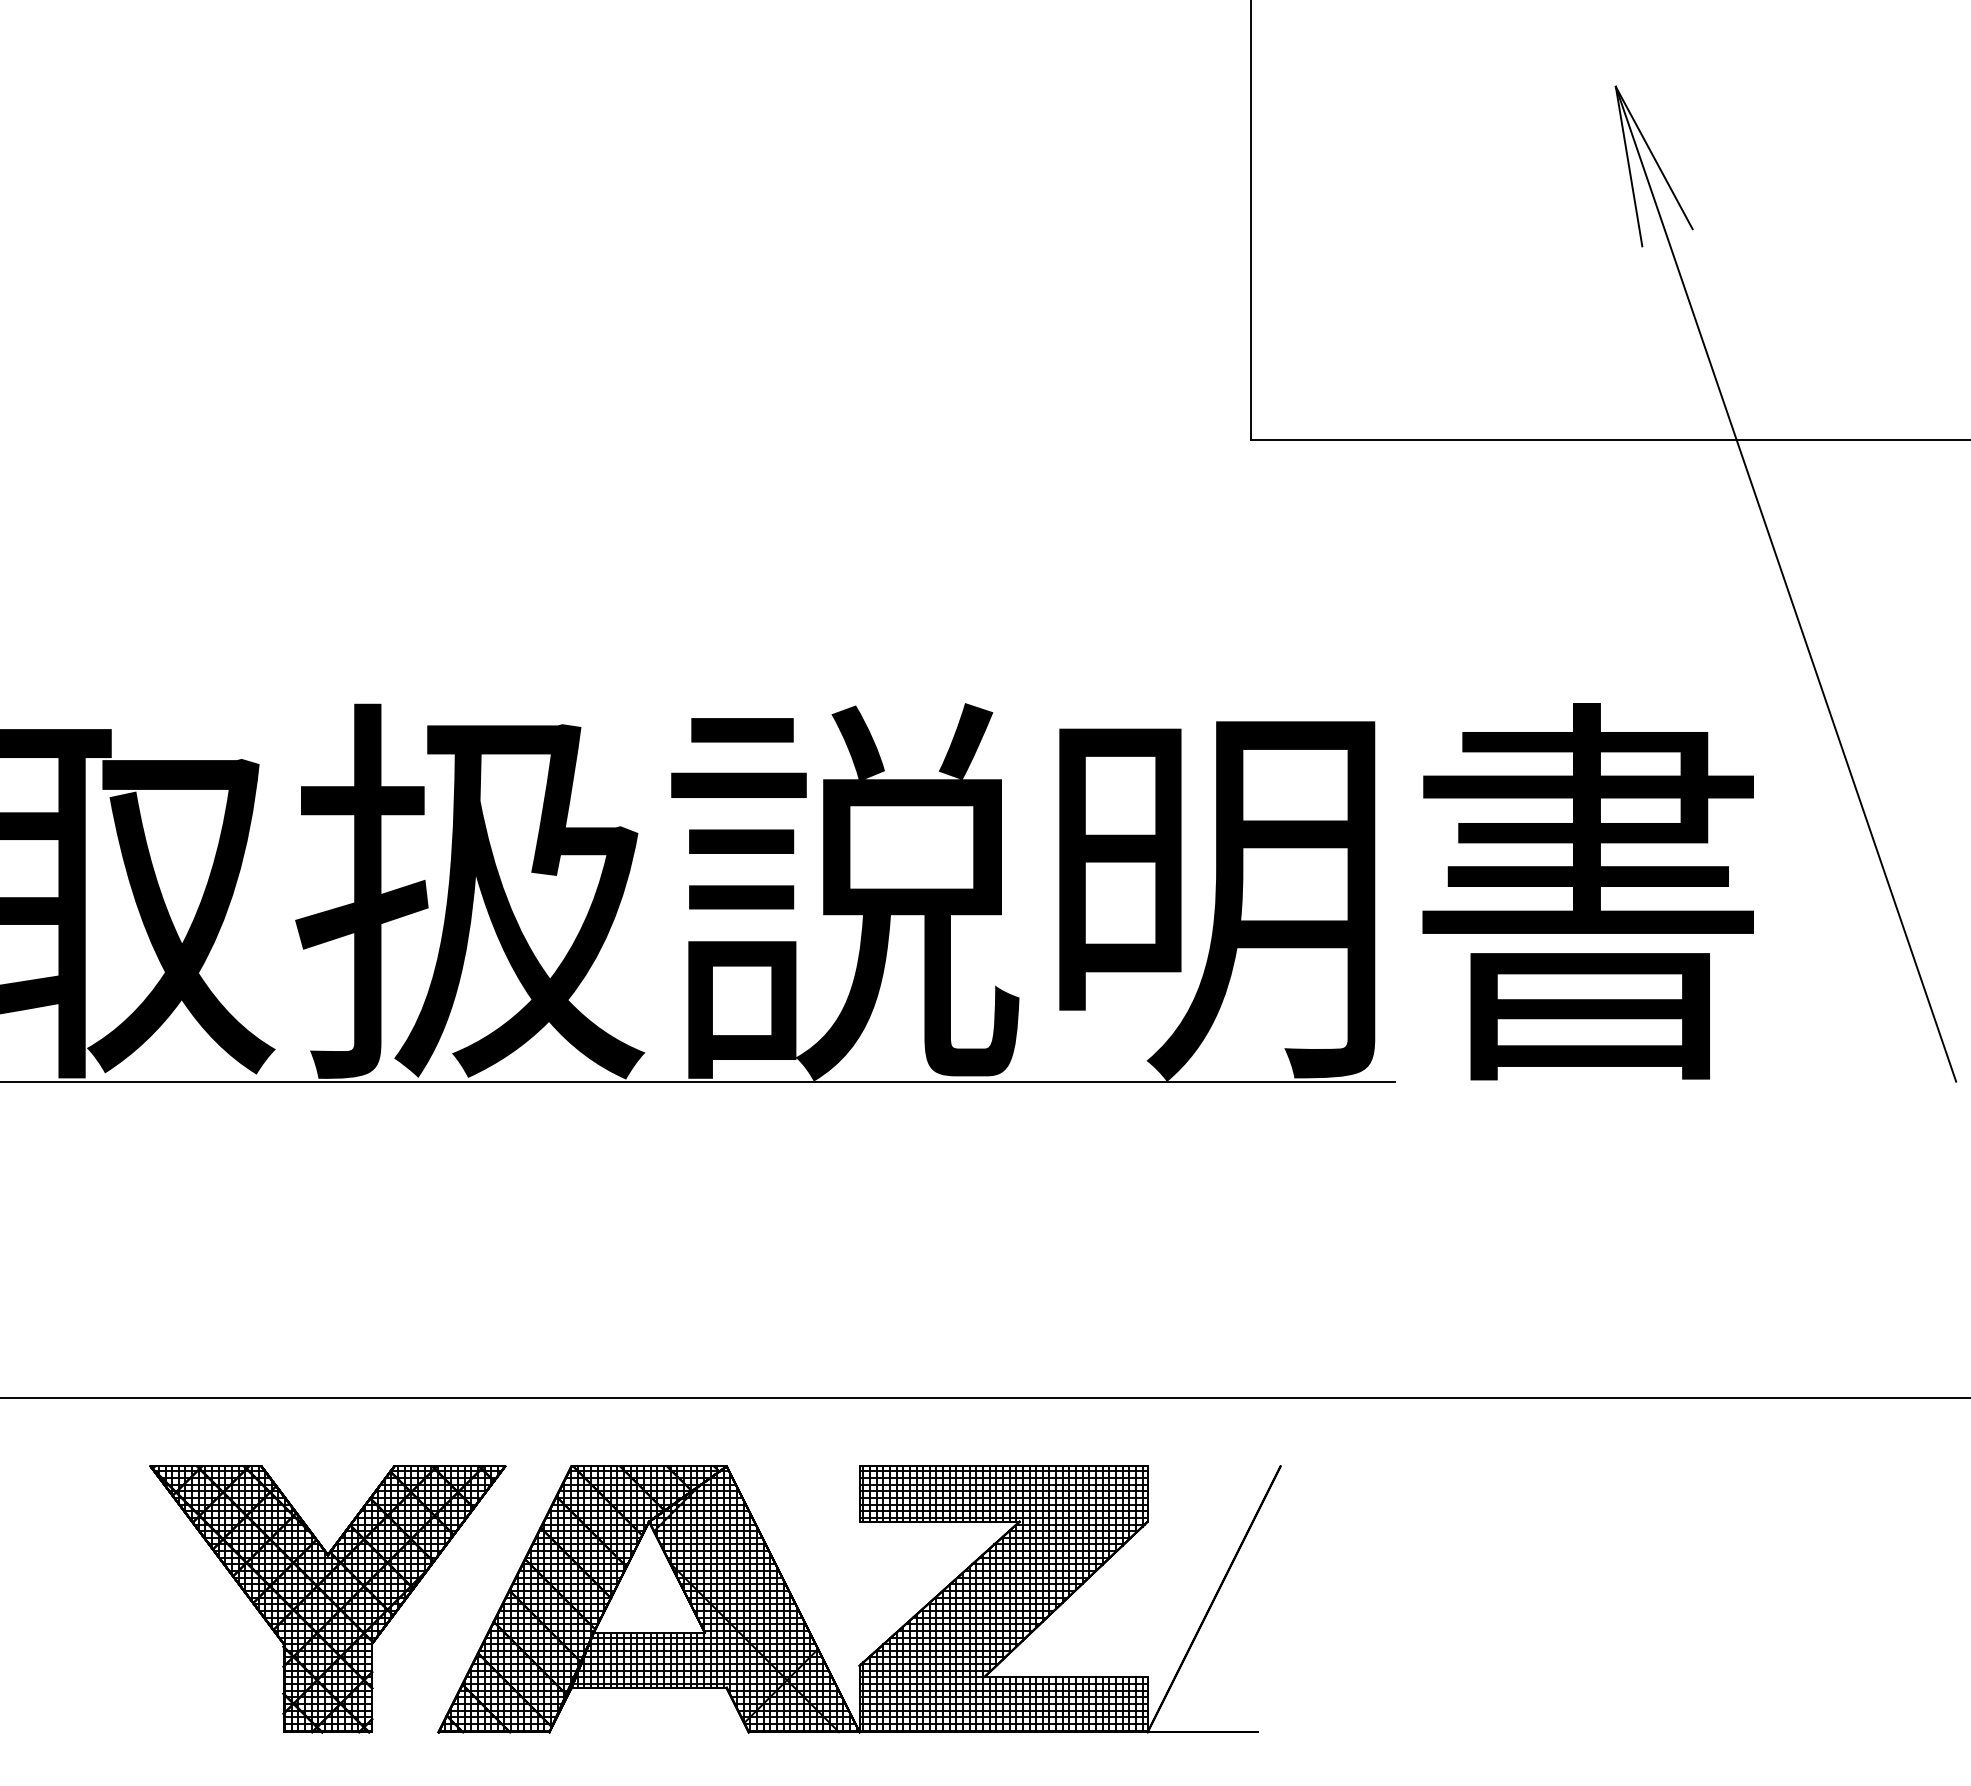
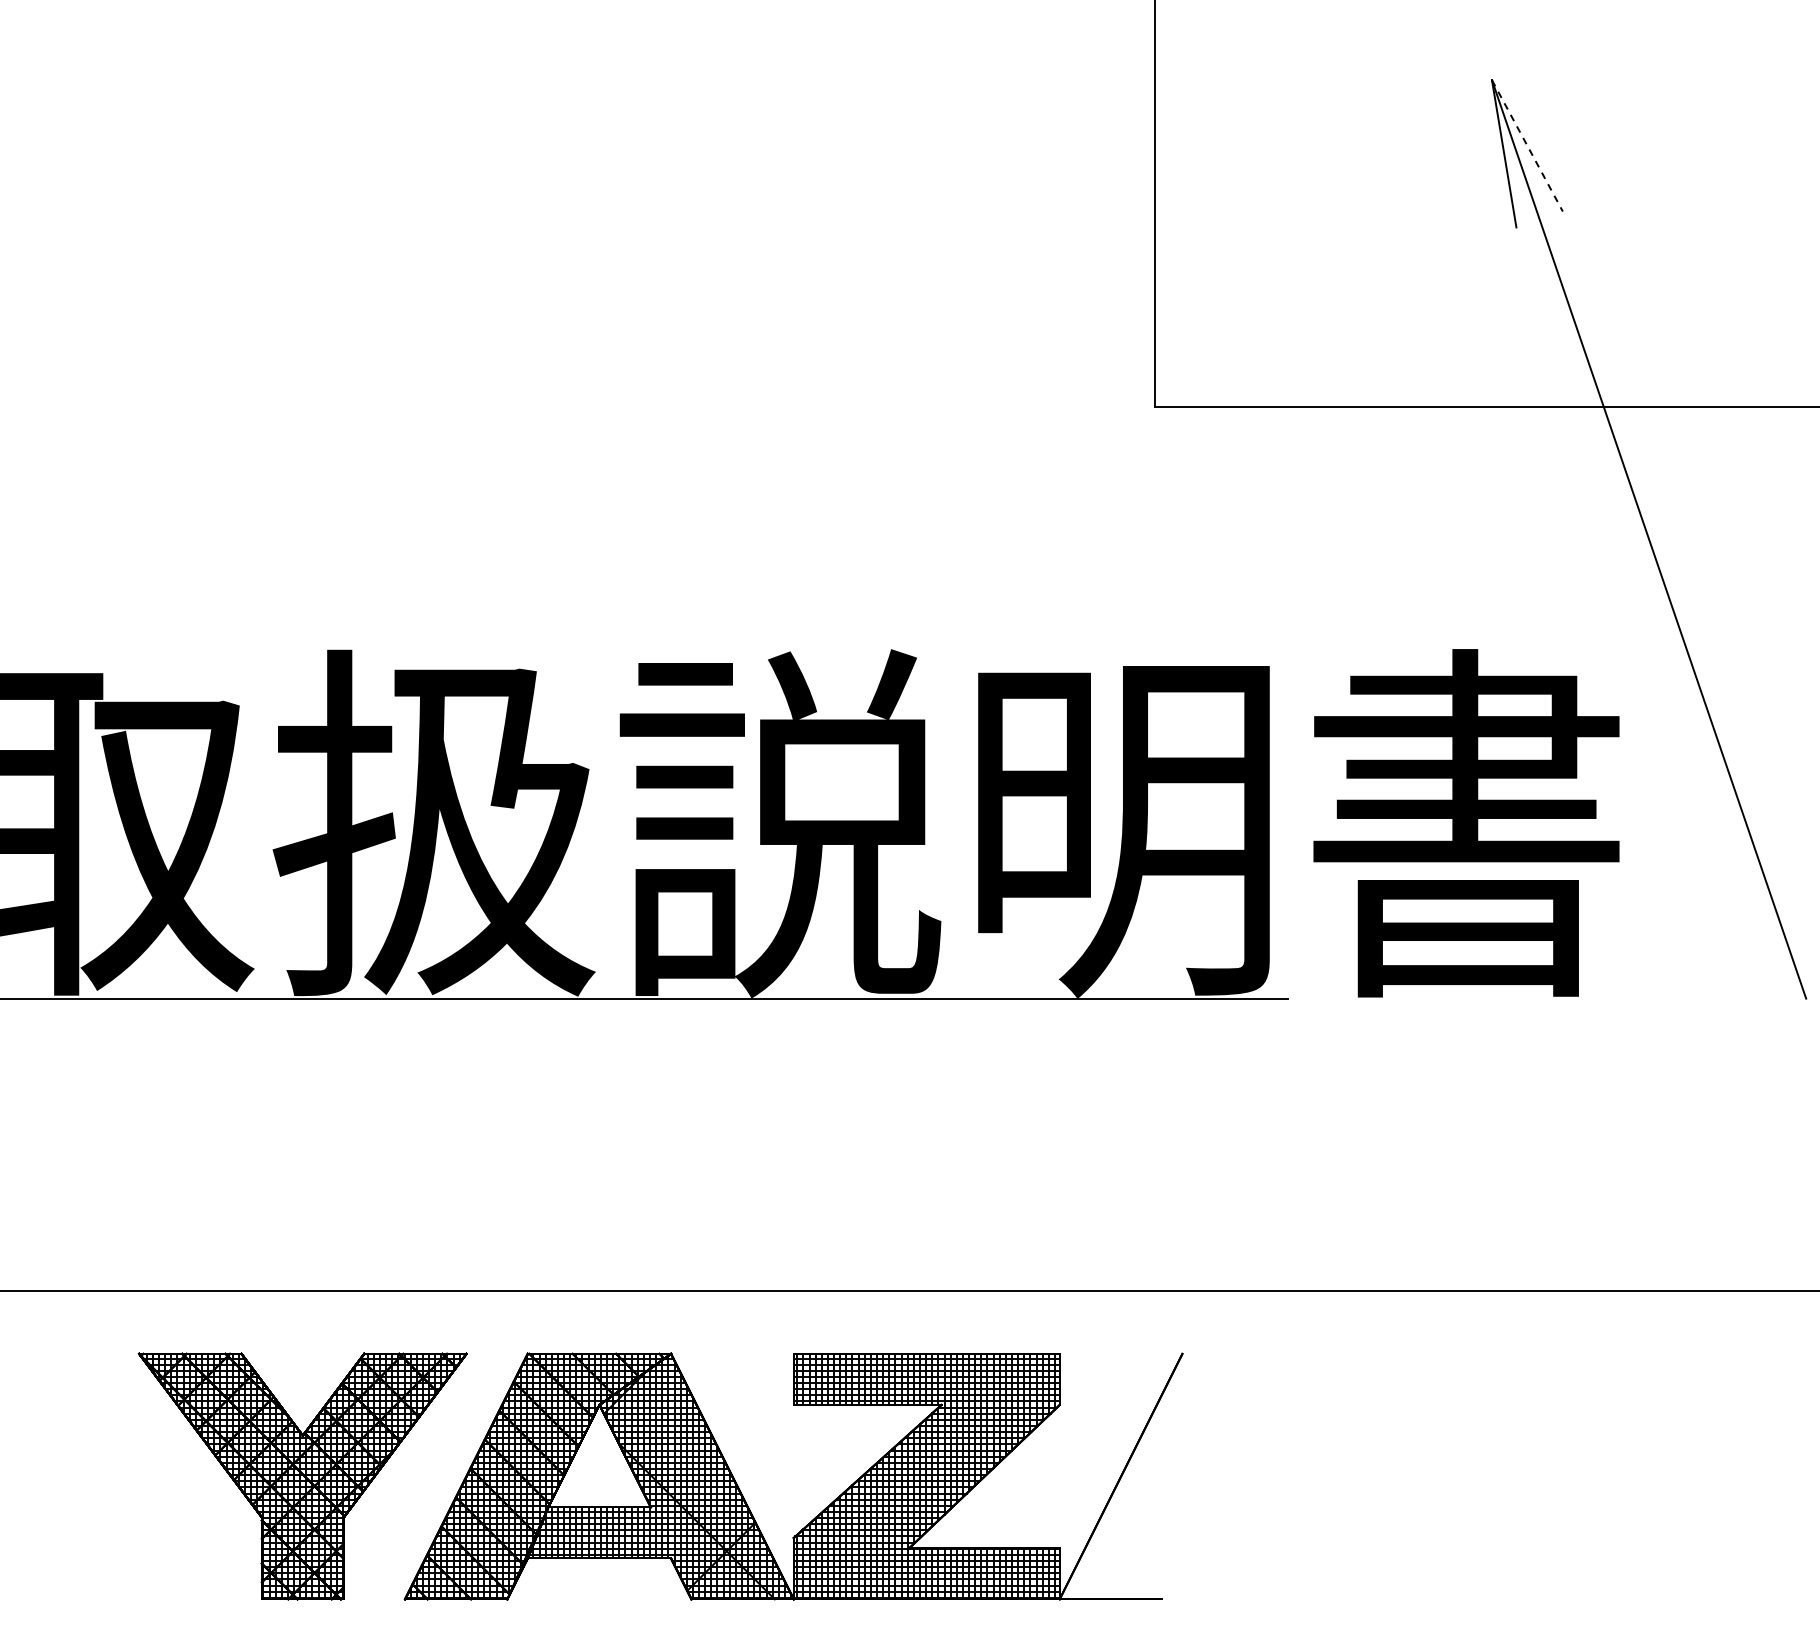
line: (1654, 157) -> (1527, 145), solid -> dashed

